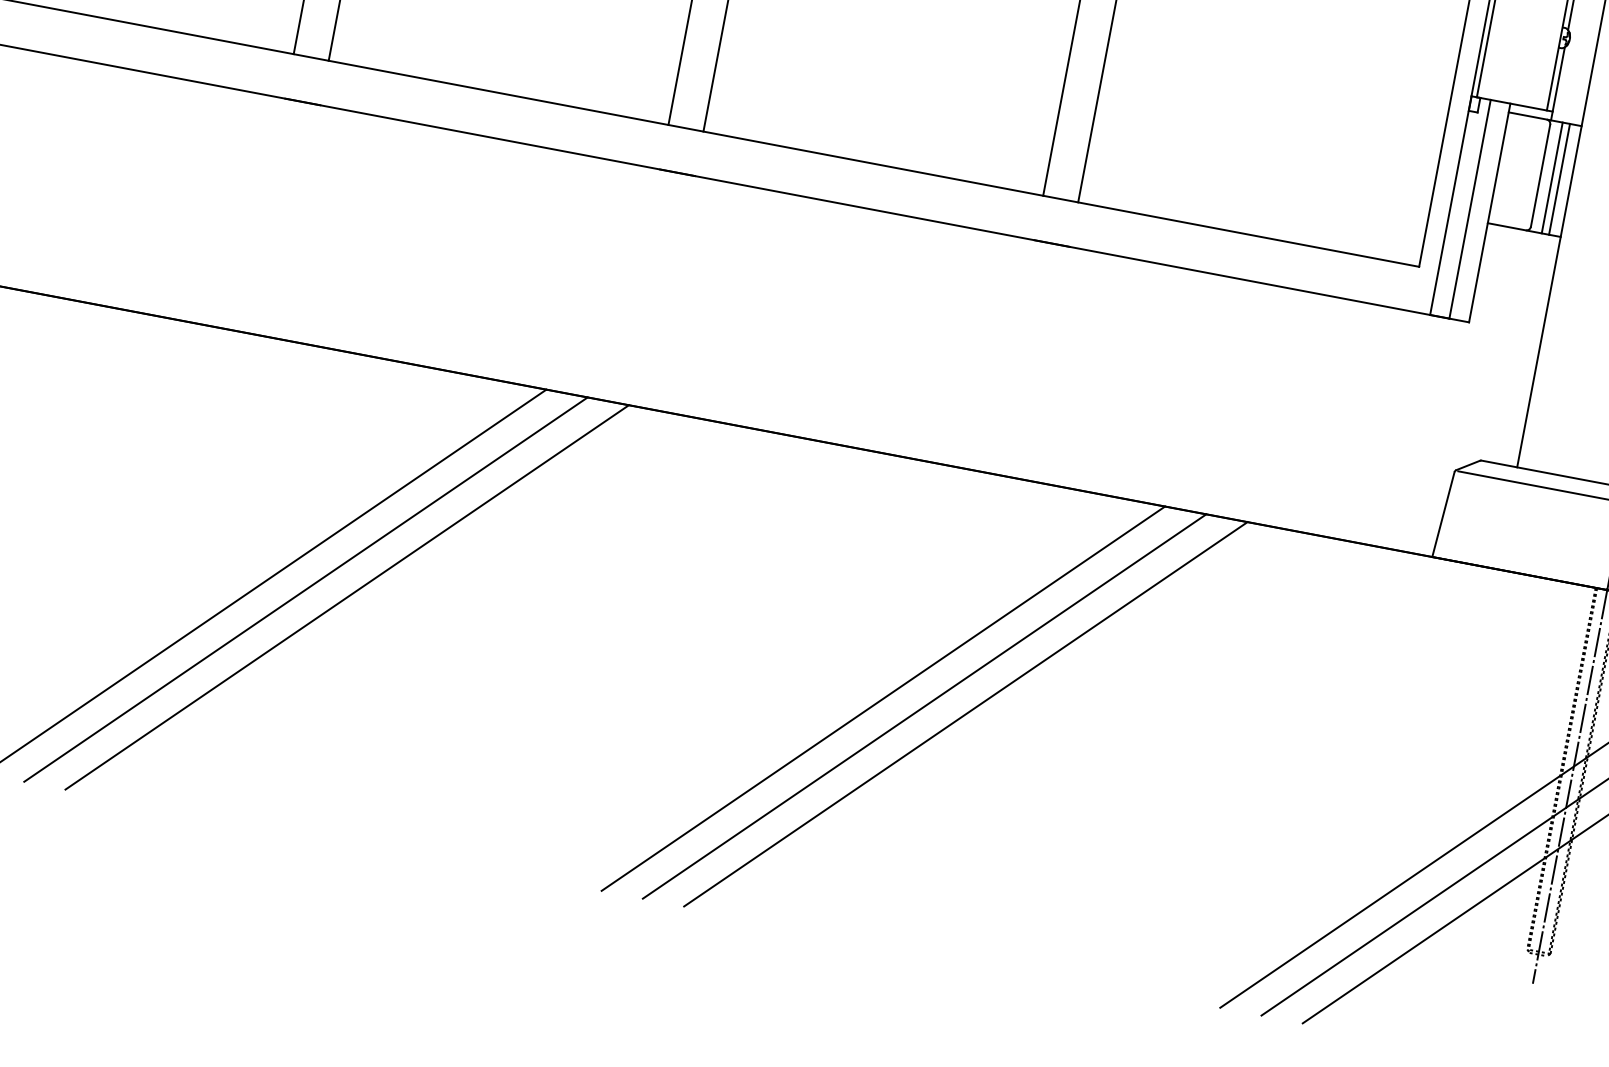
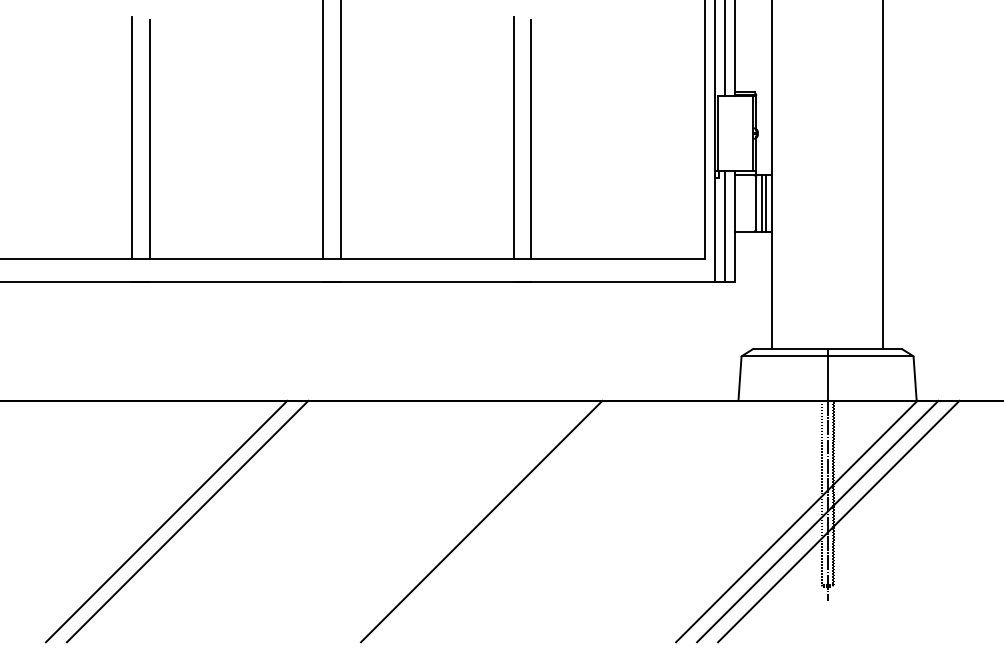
line: (346, 597) -> (208, 521), removed
line: (924, 706) -> (502, 521), removed
line: (965, 714) -> (523, 521), removed

